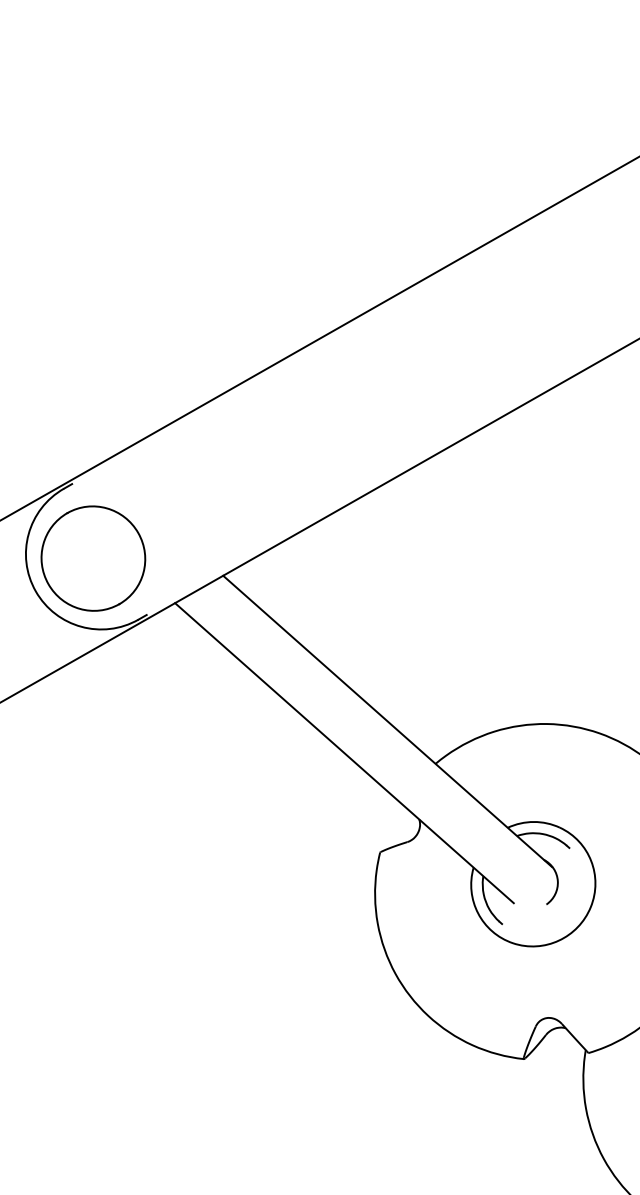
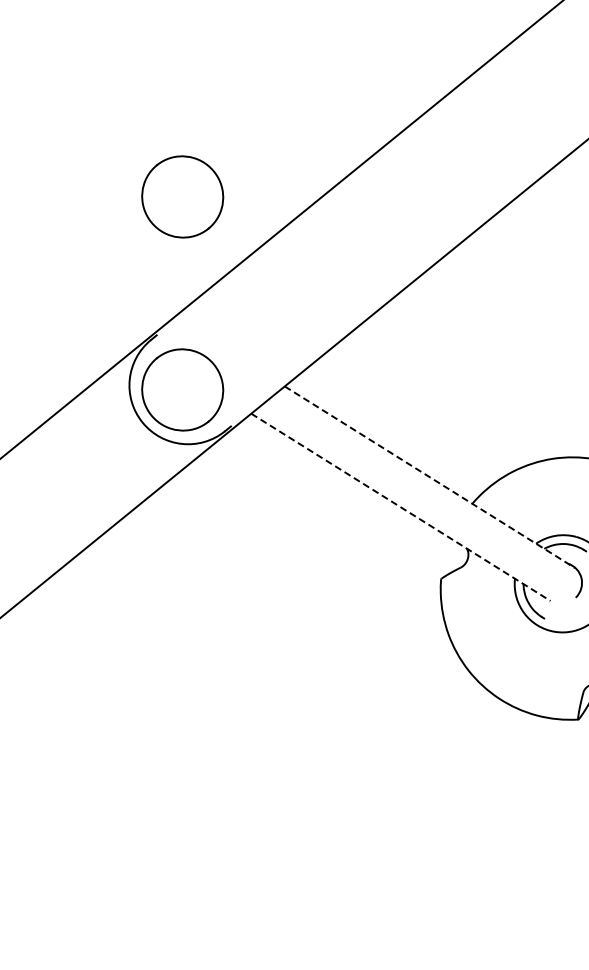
part: (134, 313) -> (182, 196), added
line: (388, 721) -> (430, 477), solid -> dashed
line: (345, 753) -> (401, 507), solid -> dashed

